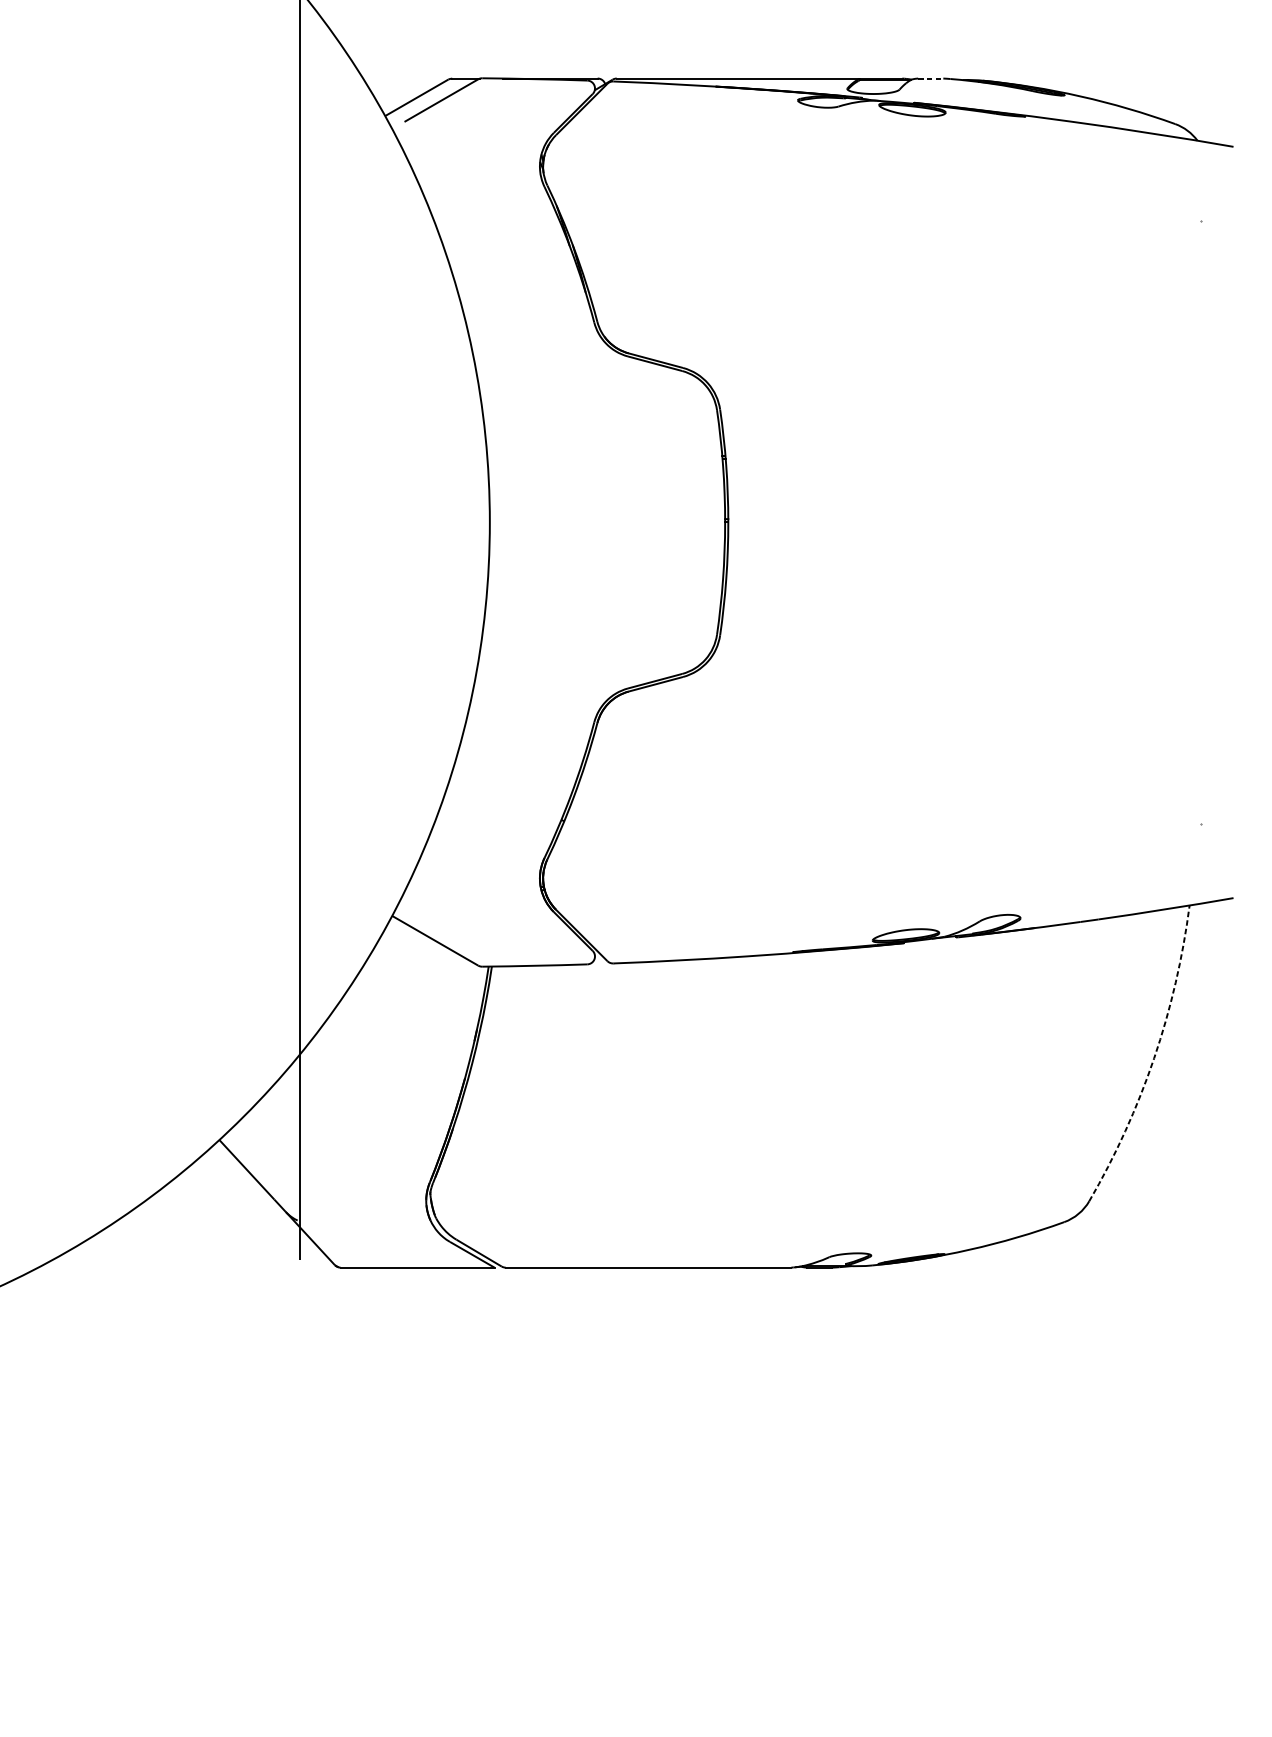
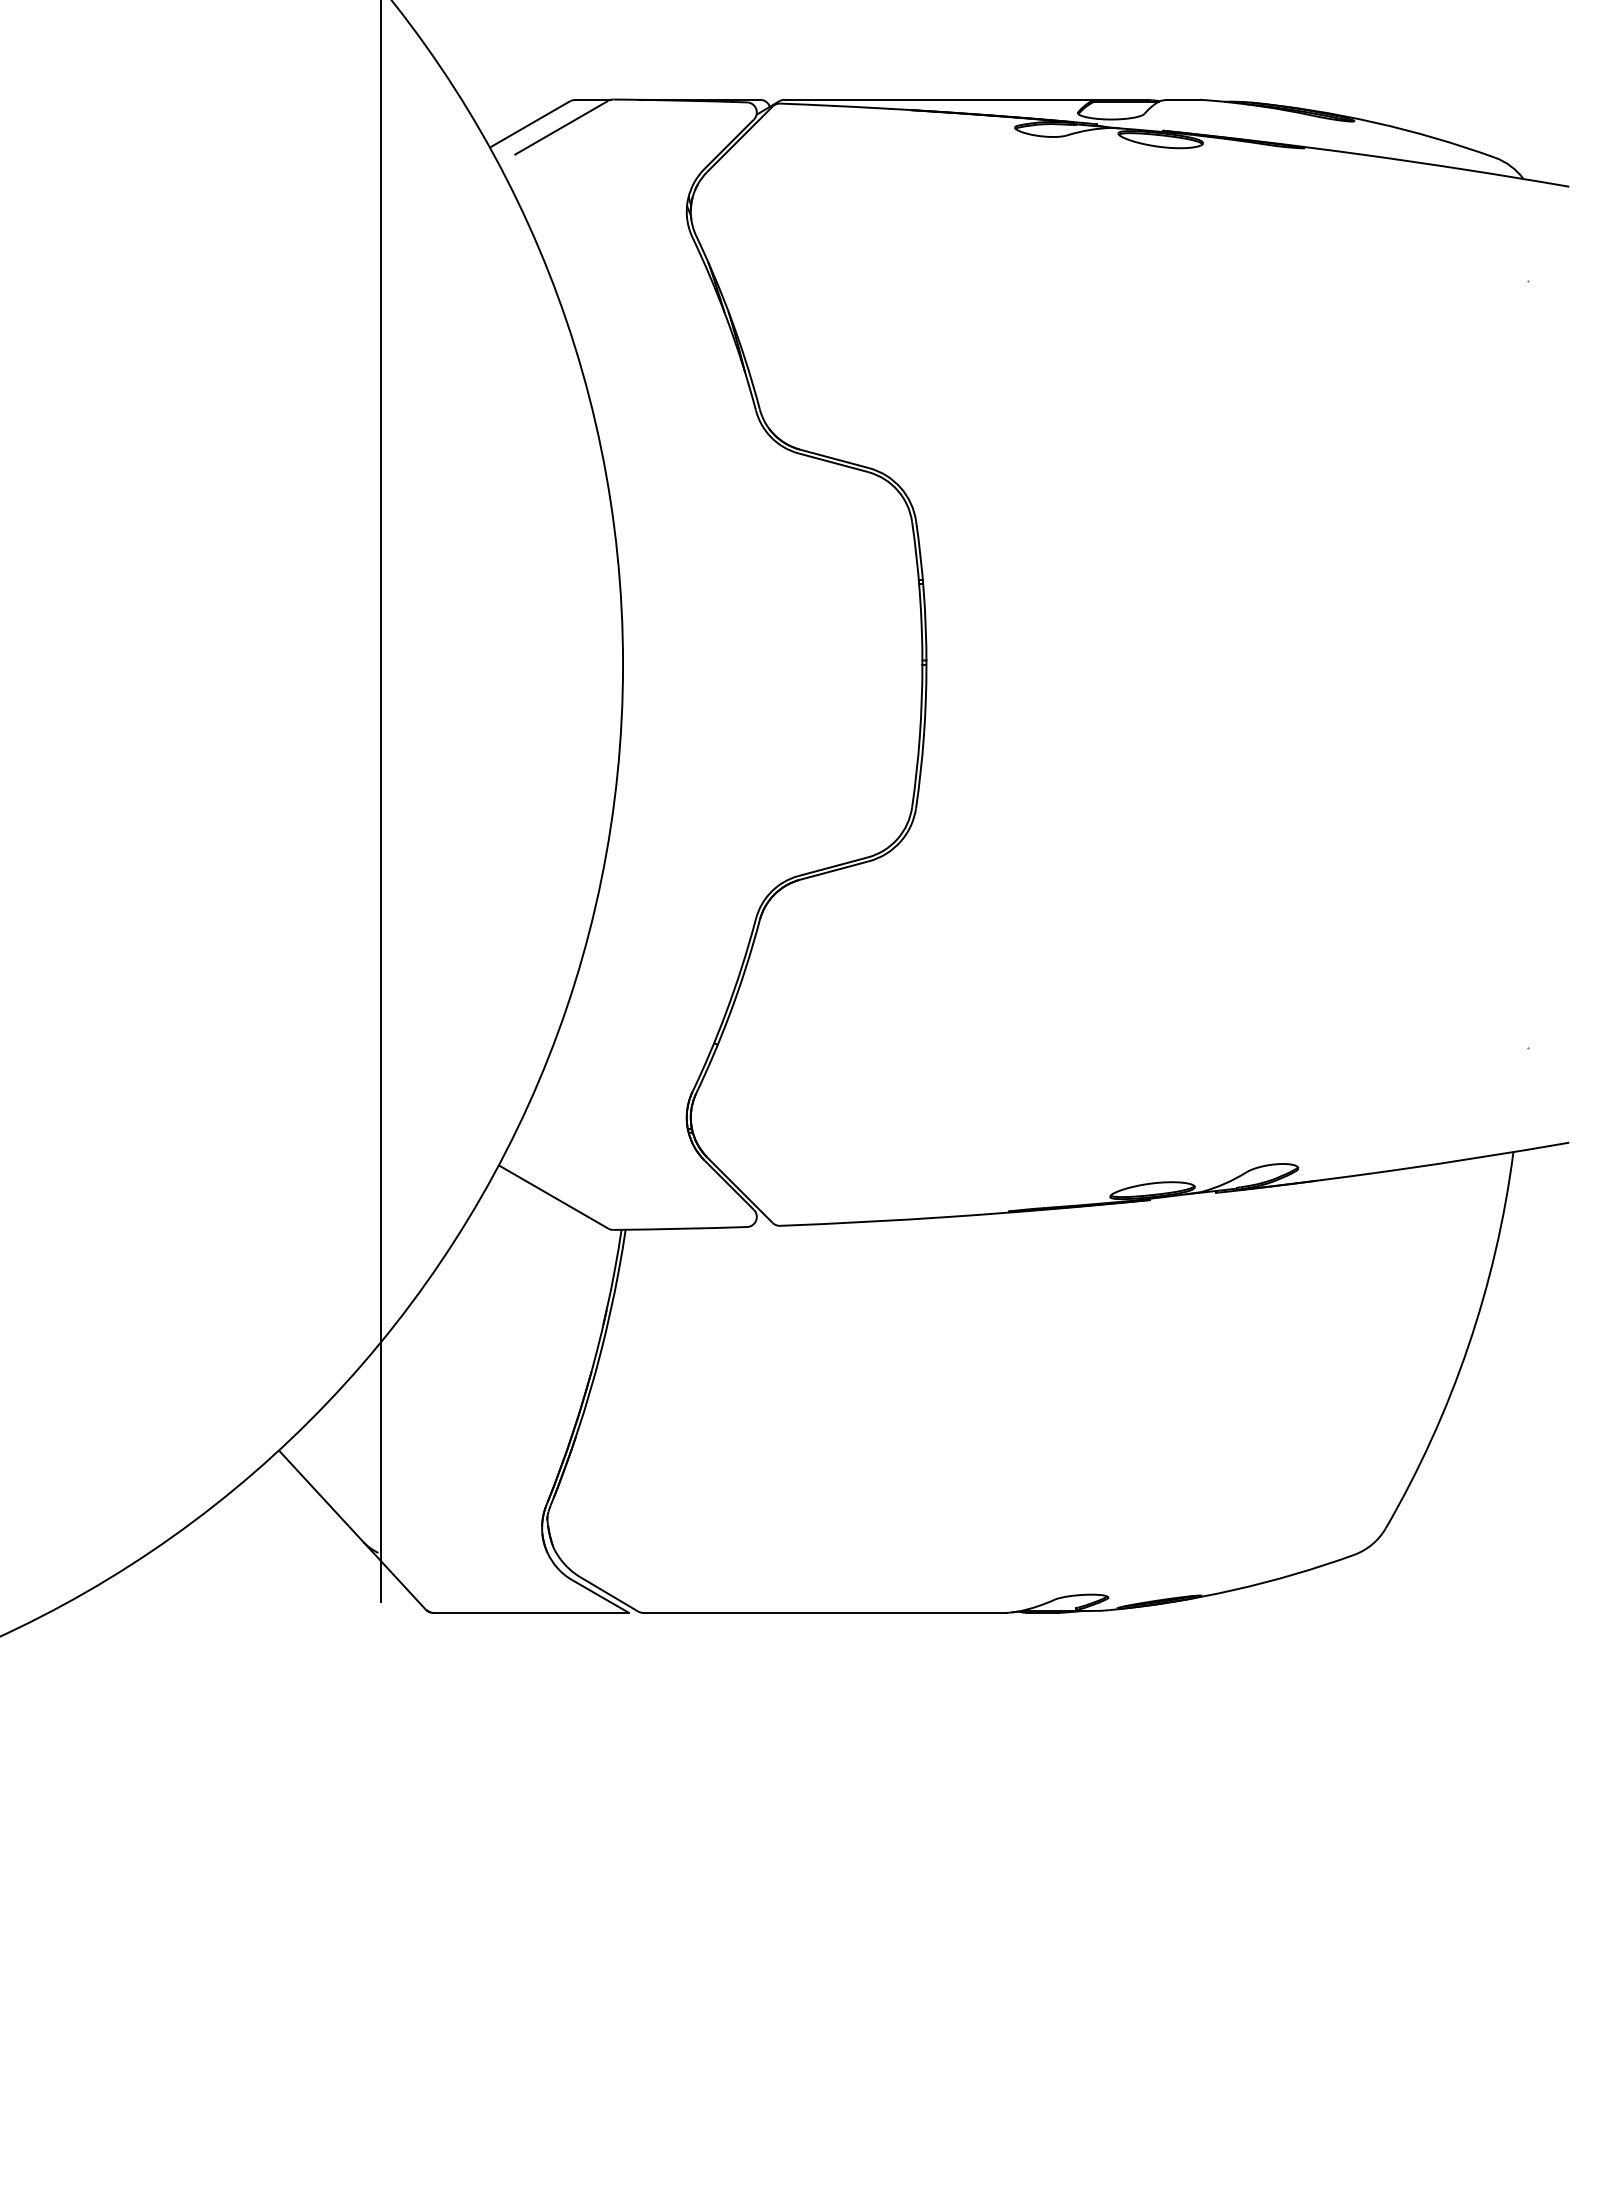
line: (931, 78) -> (1184, 99), dashed -> solid
arc: (1154, 1058) -> (1468, 1346), dashed -> solid

